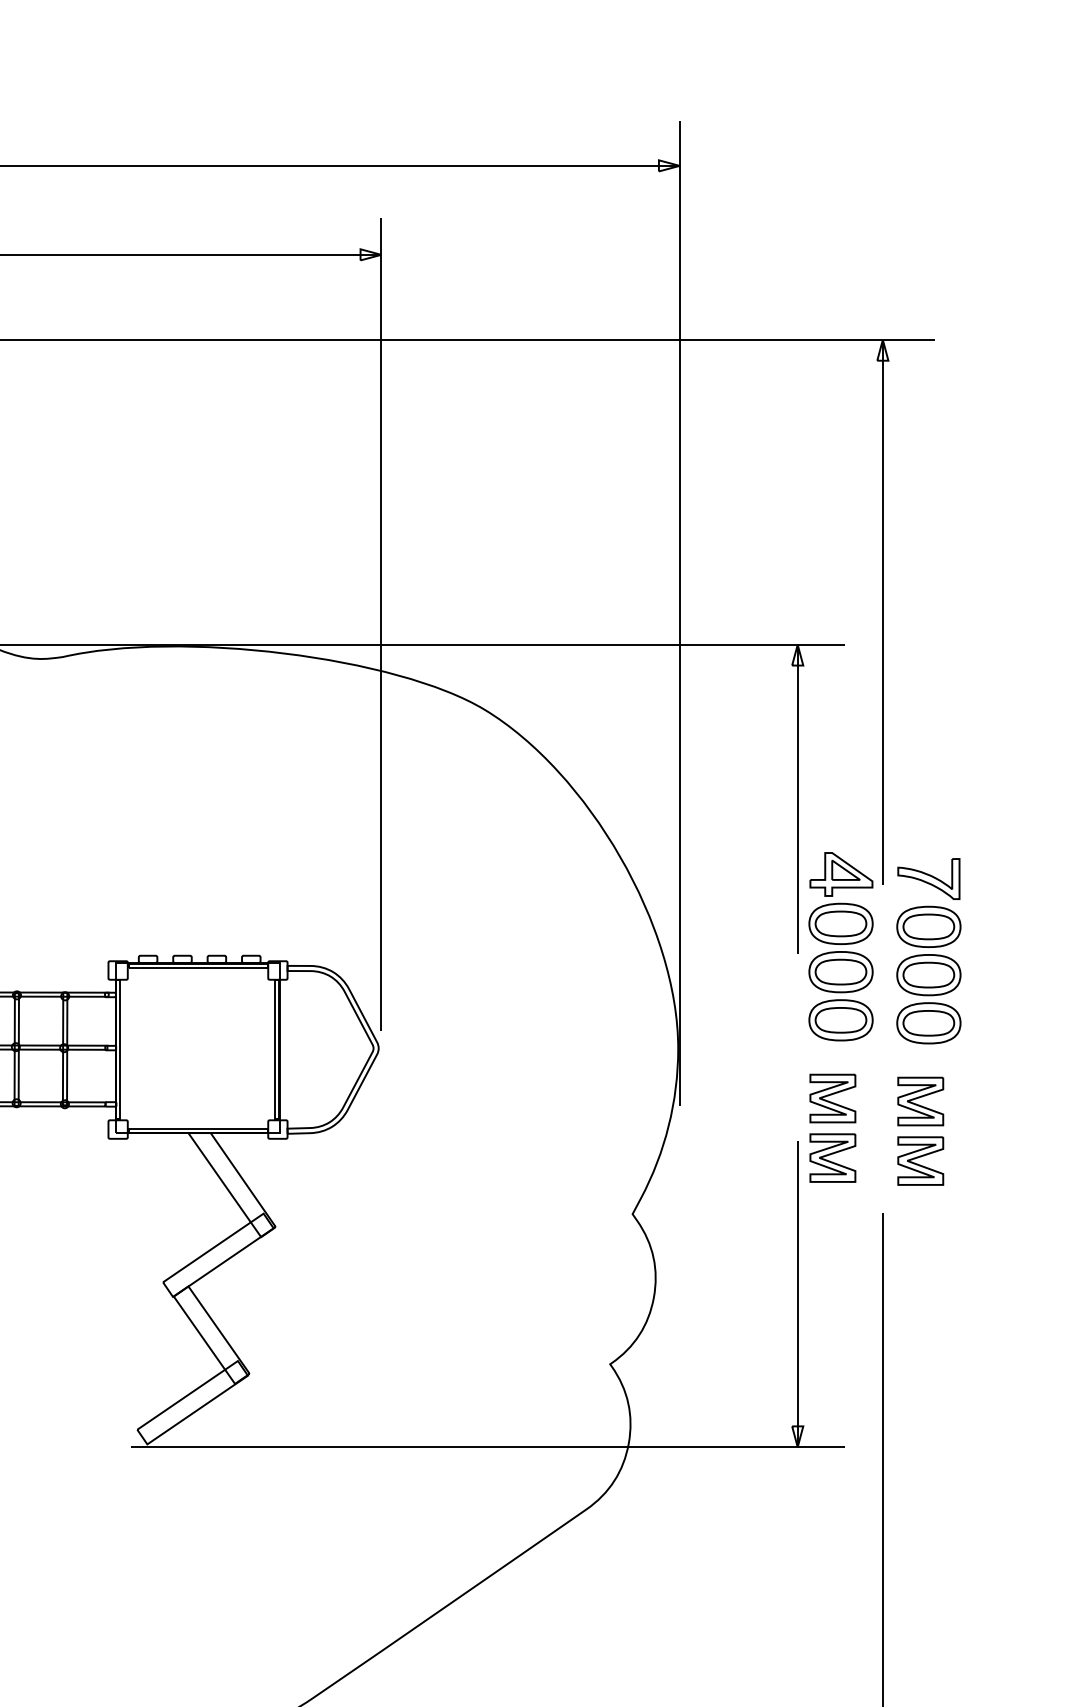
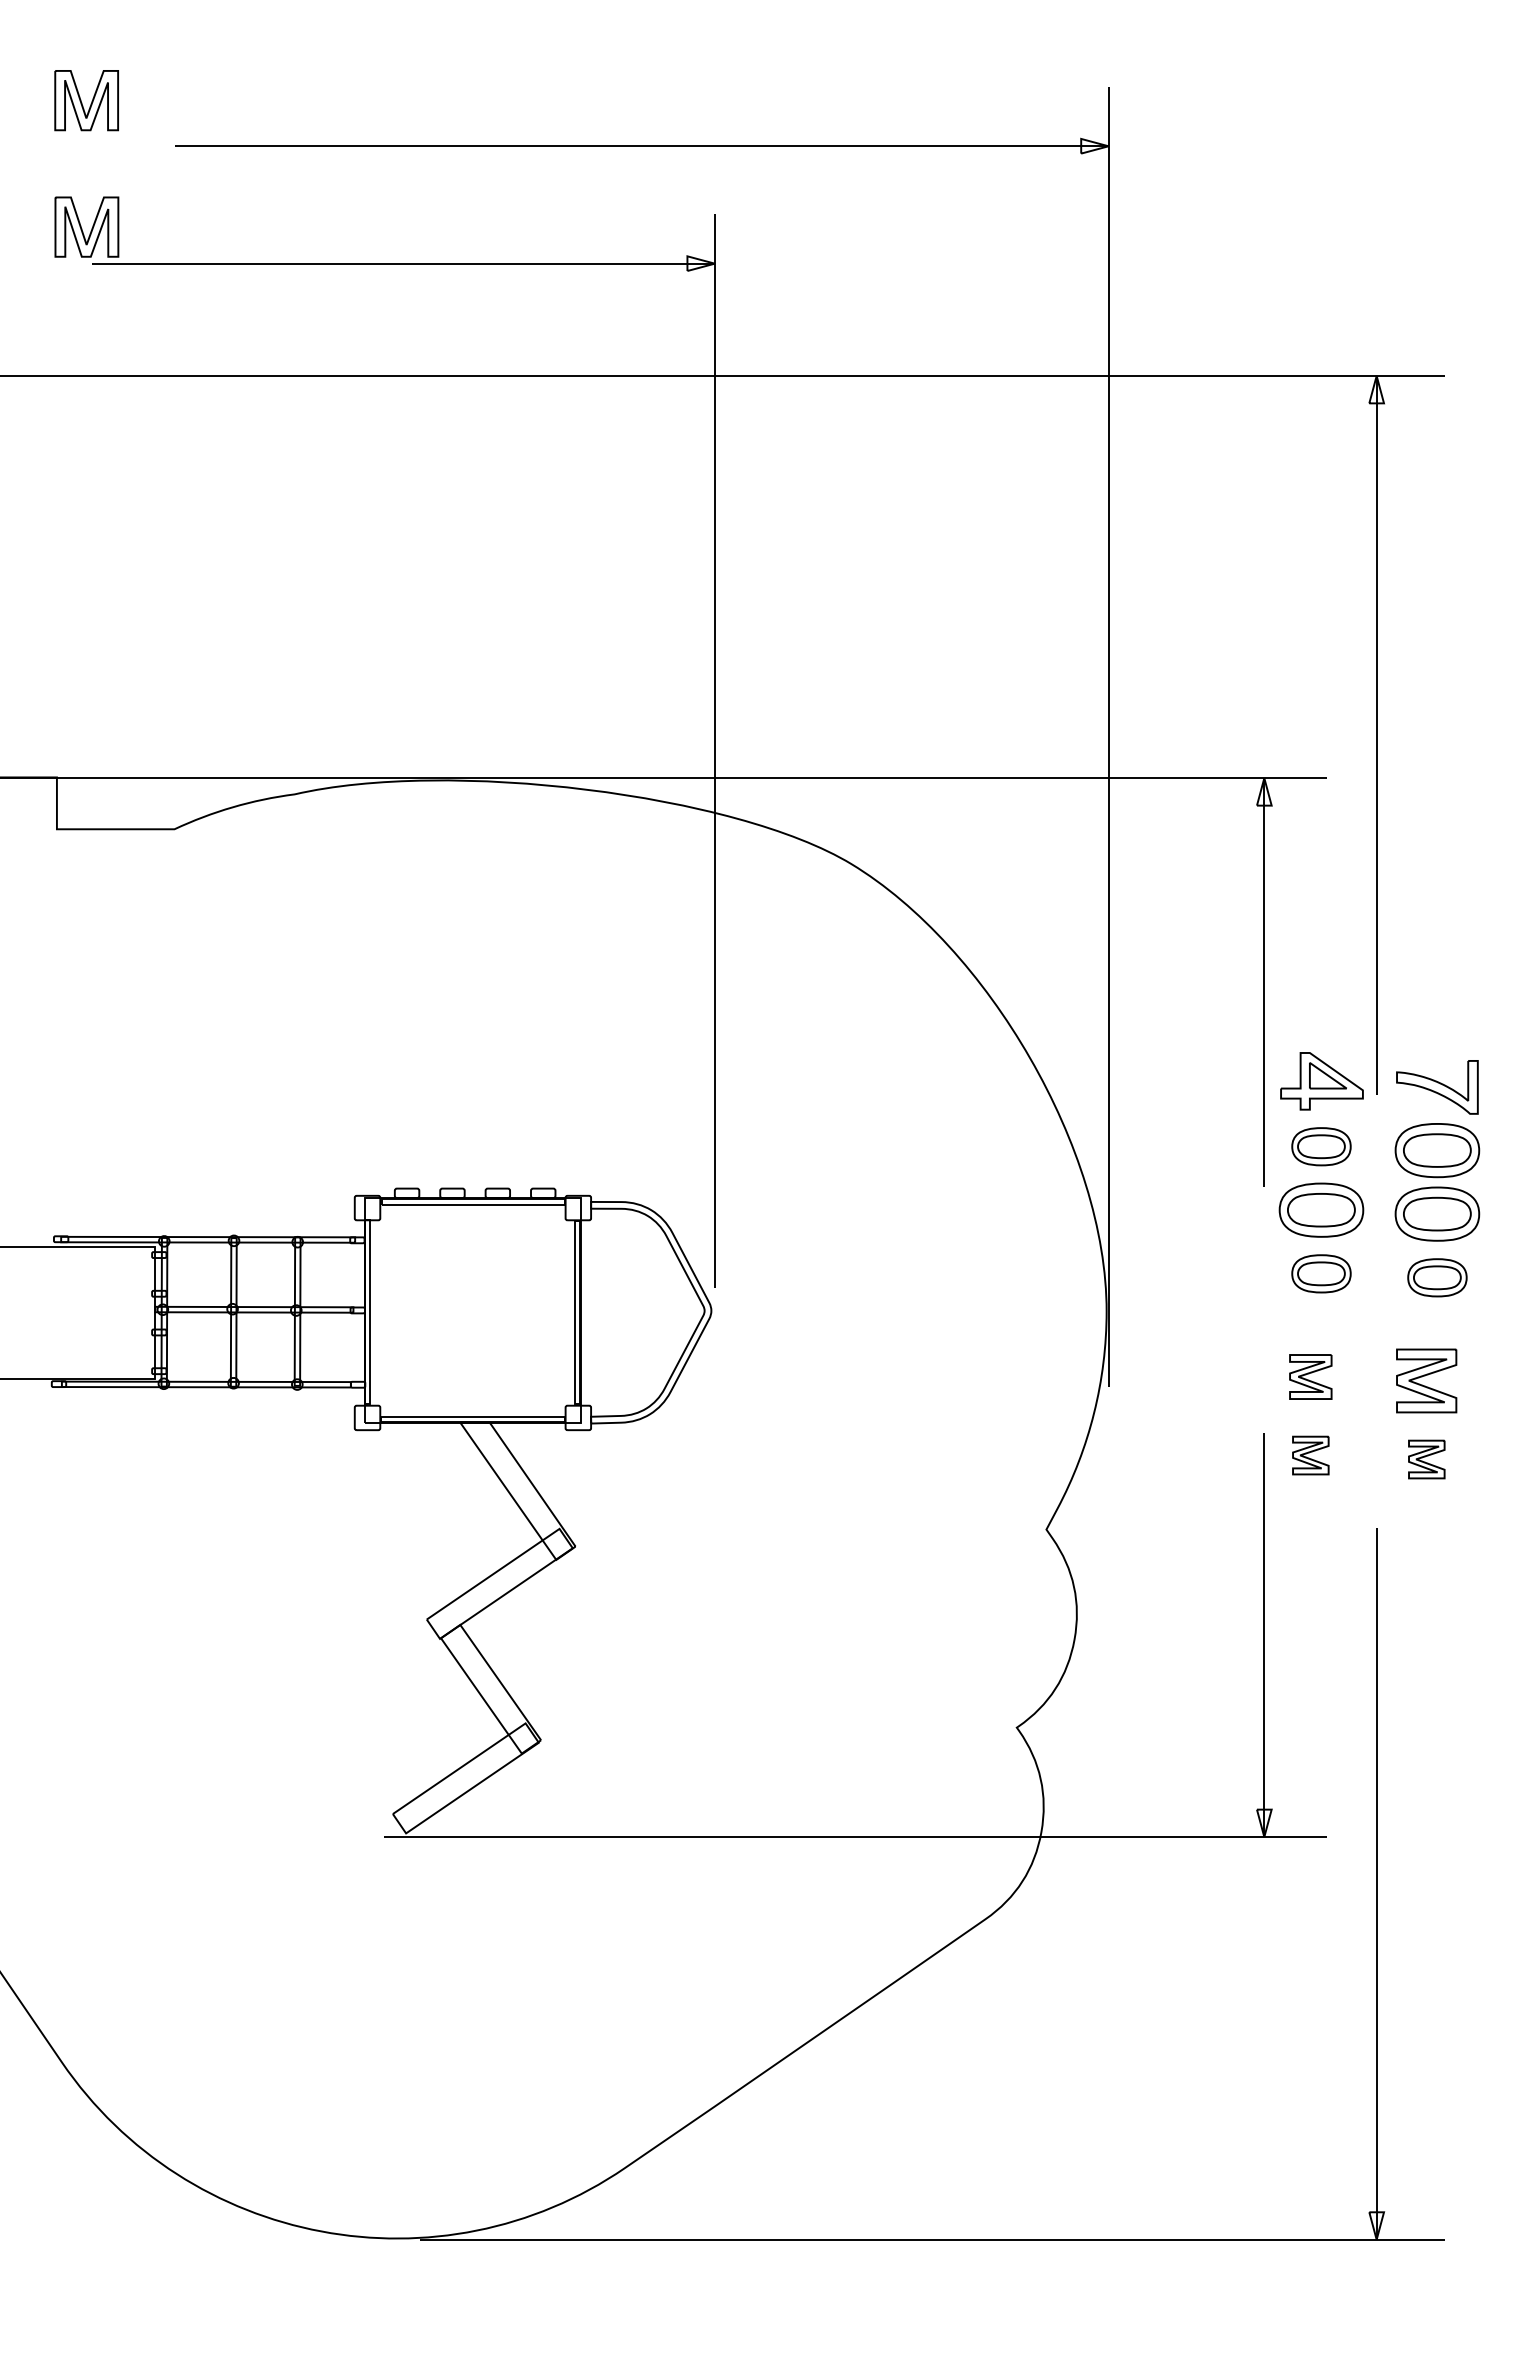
part: (841, 923) -> (1321, 1146), size x0.7
part: (841, 1020) -> (1321, 1273), size x0.7
part: (928, 1023) -> (1437, 1277), size x0.7
part: (832, 1098) -> (1310, 1376), size x0.7
part: (832, 1158) -> (1310, 1455), size x0.6
part: (920, 1161) -> (1426, 1459), size x0.6

